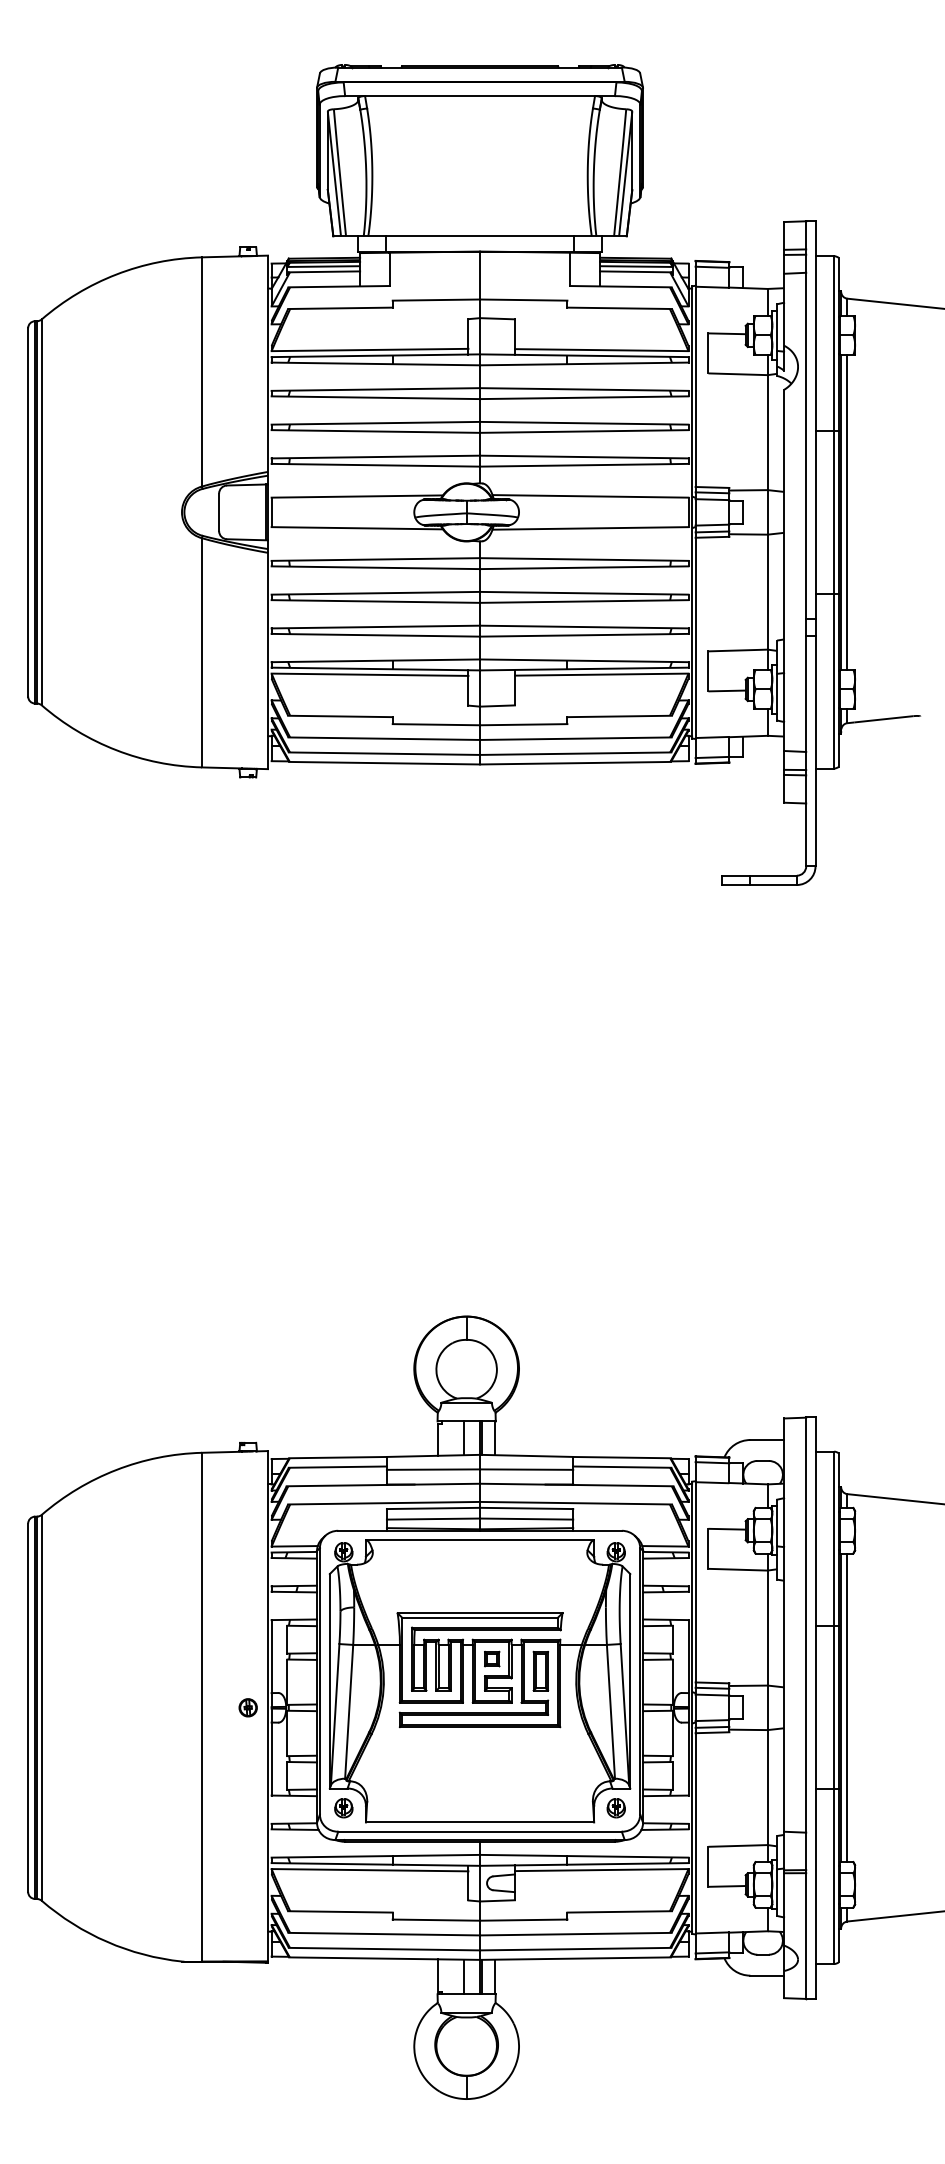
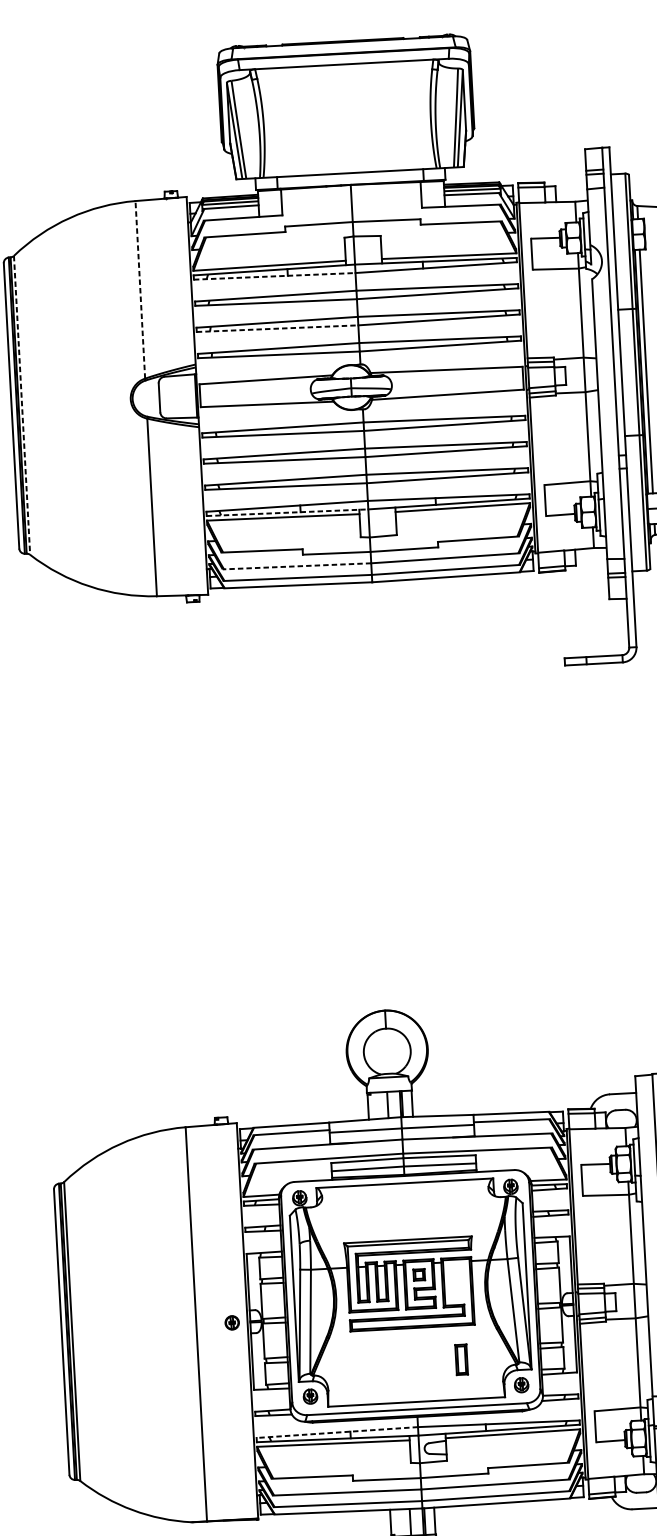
line: (376, 363) -> (275, 275), solid -> dashed
line: (201, 371) -> (139, 289), solid -> dashed
line: (376, 431) -> (278, 328), solid -> dashed
line: (41, 512) -> (21, 405), solid -> dashed
line: (376, 669) -> (288, 513), solid -> dashed
line: (384, 738) -> (297, 566), solid -> dashed
part: (540, 1670) -> (461, 1359), moved
line: (375, 1856) -> (337, 1432), solid -> dashed

